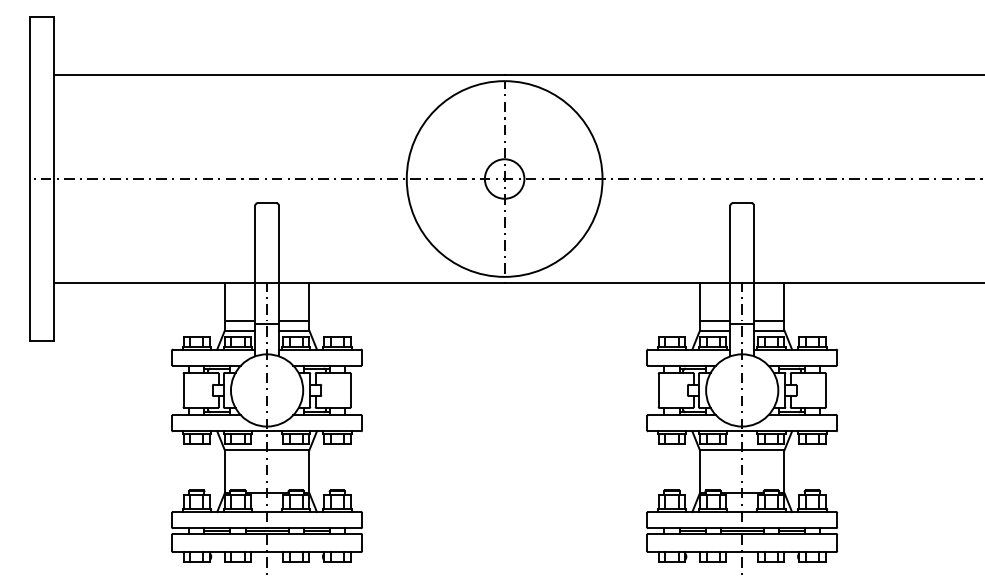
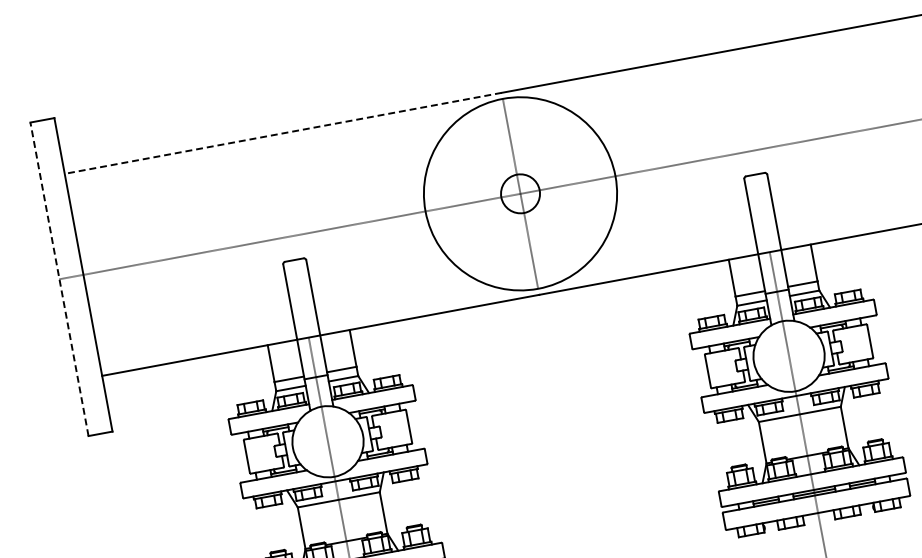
line: (278, 74) -> (282, 133), solid -> dashed
line: (29, 179) -> (59, 279), solid -> dashed

